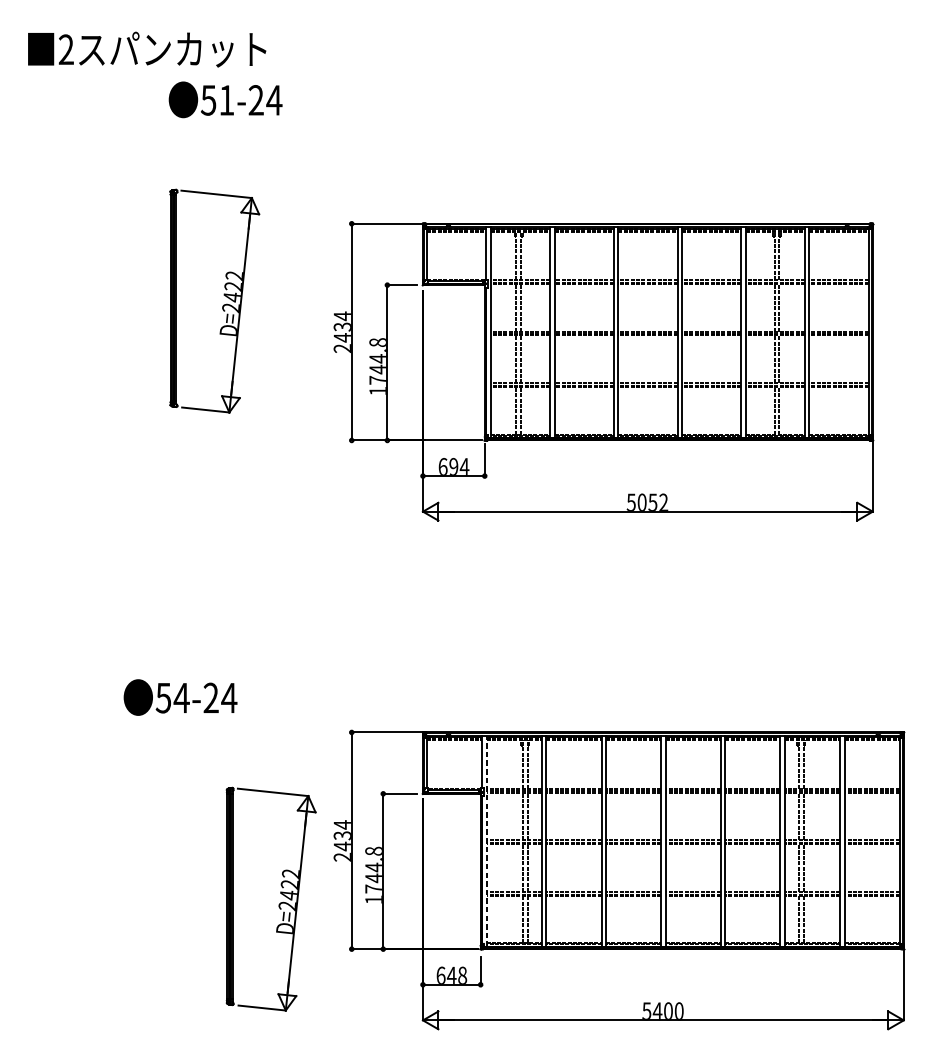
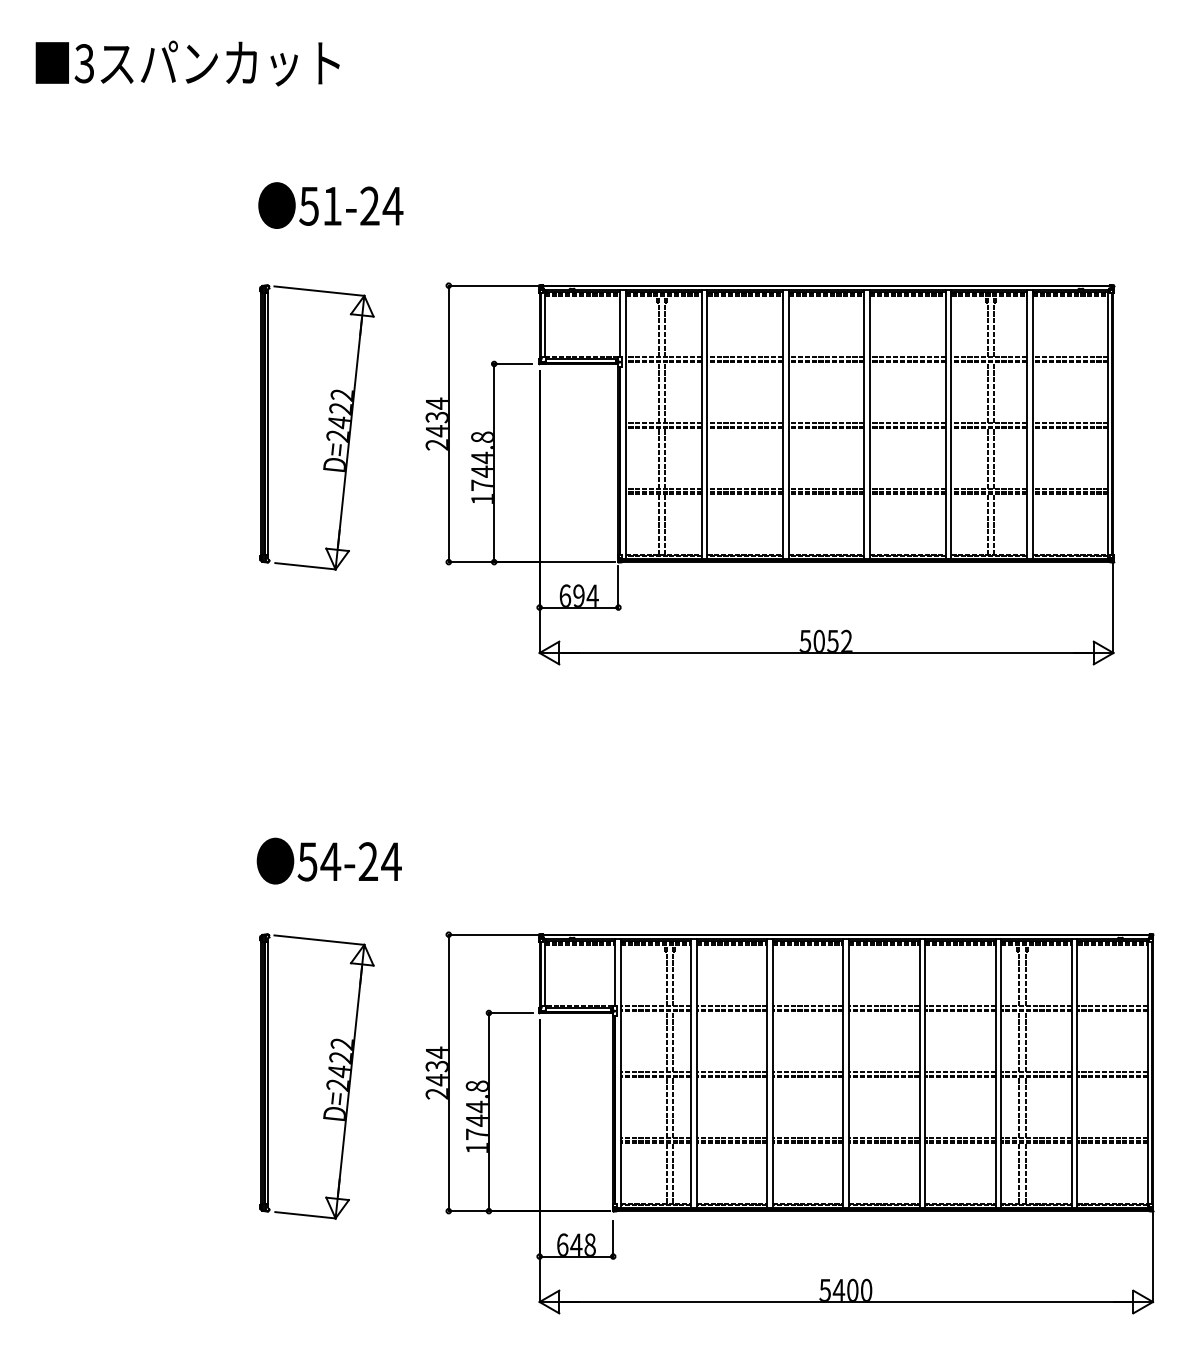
text: (66, 50) -> (84, 64), 2 -> 3
text: (225, 99) -> (330, 205), moved
part: (223, 305) -> (327, 432), moved
text: (179, 697) -> (328, 860), moved
line: (486, 841) -> (620, 1073), dashed -> solid
part: (279, 903) -> (327, 1081), moved

